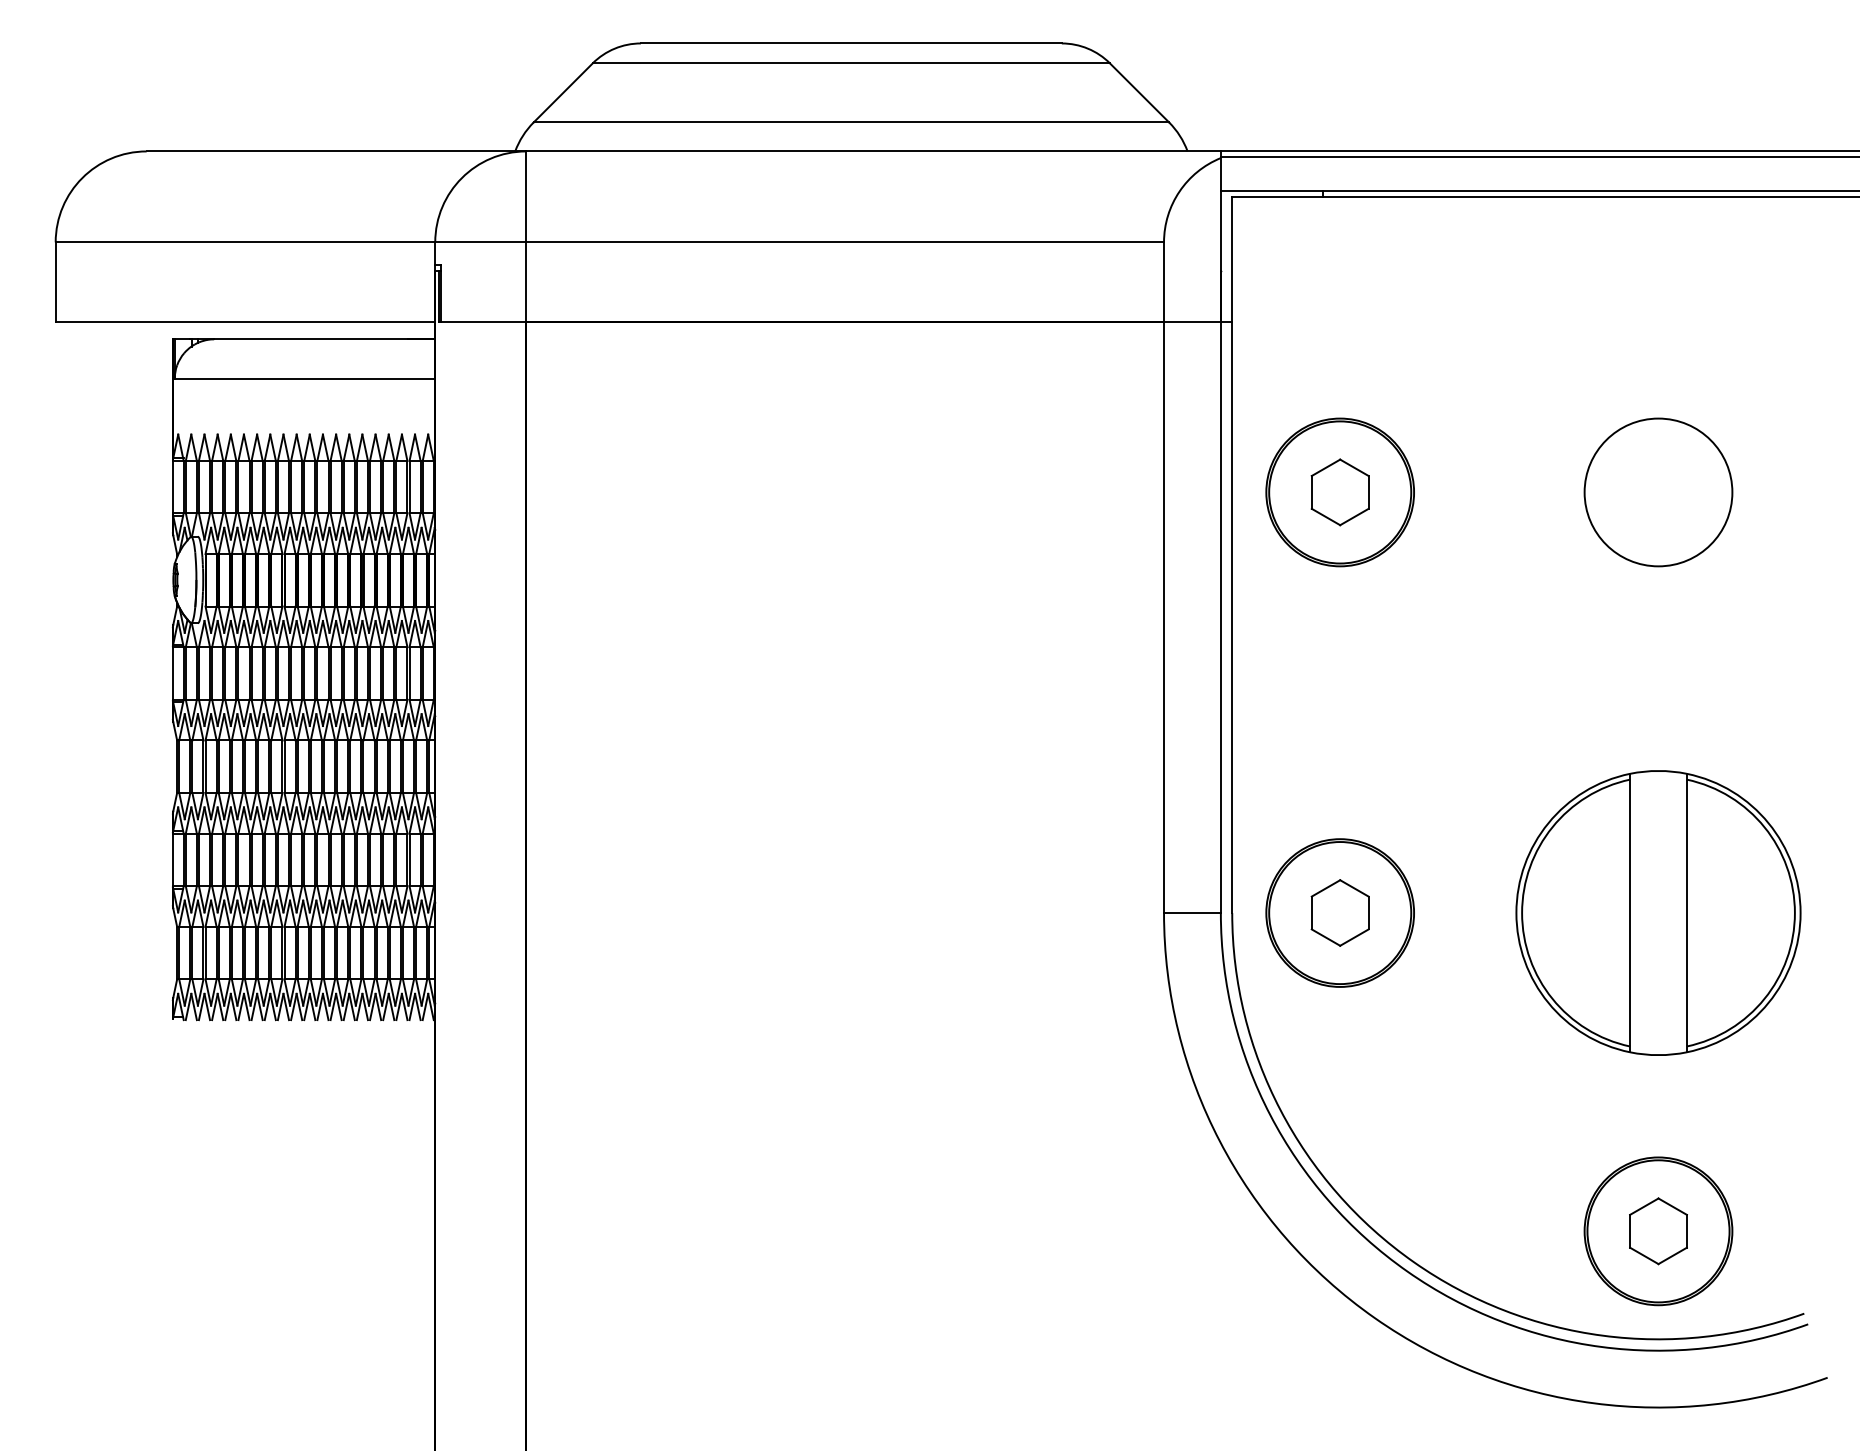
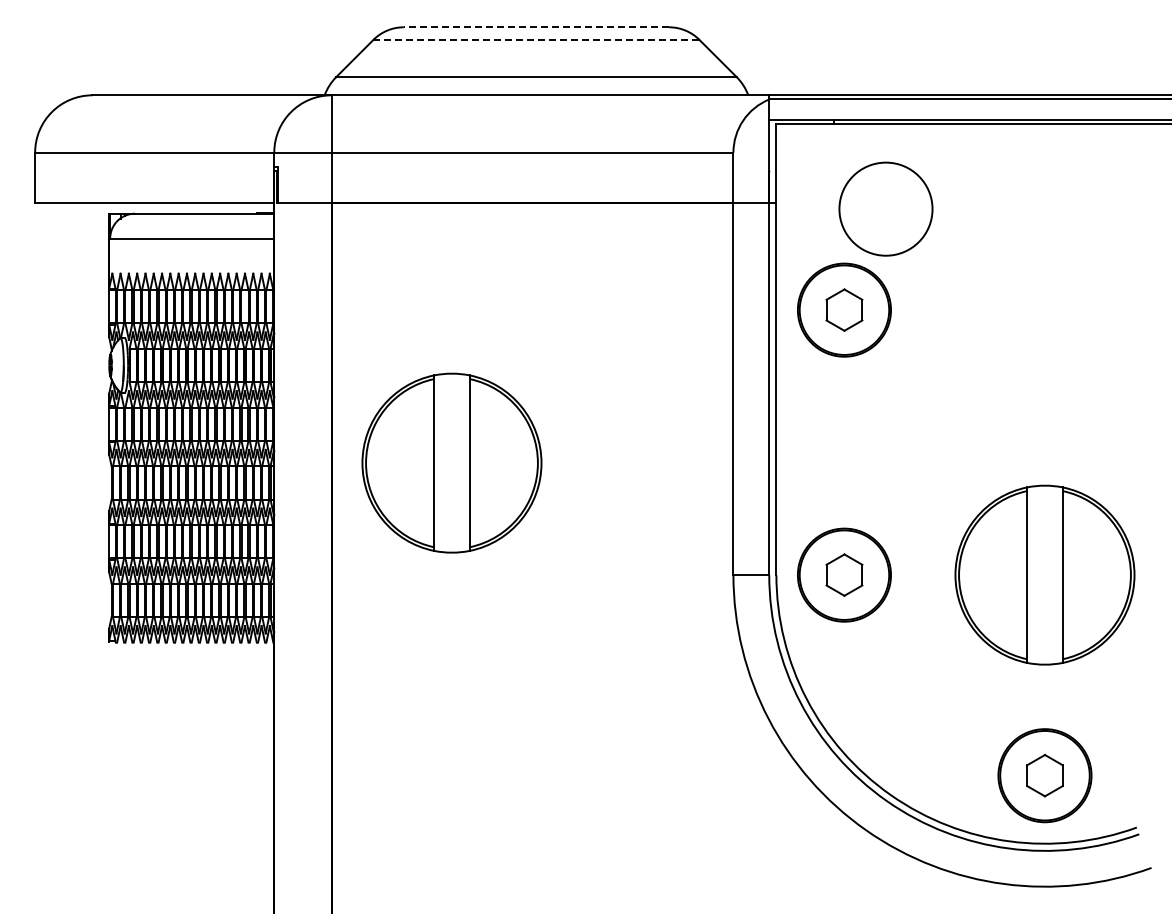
line: (851, 43) -> (536, 27), solid -> dashed
line: (851, 62) -> (536, 39), solid -> dashed
circle: (1657, 491) -> (885, 208), moved
part: (716, 734) -> (451, 462), added

